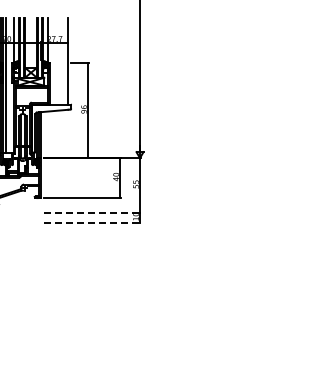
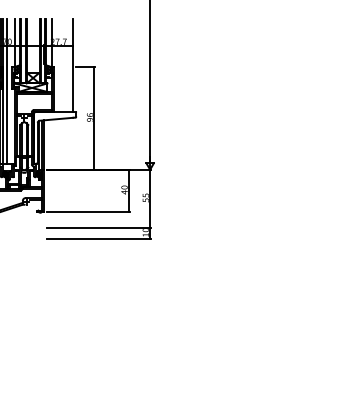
line: (92, 212) -> (99, 228), dashed -> solid
line: (92, 222) -> (99, 238), dashed -> solid

